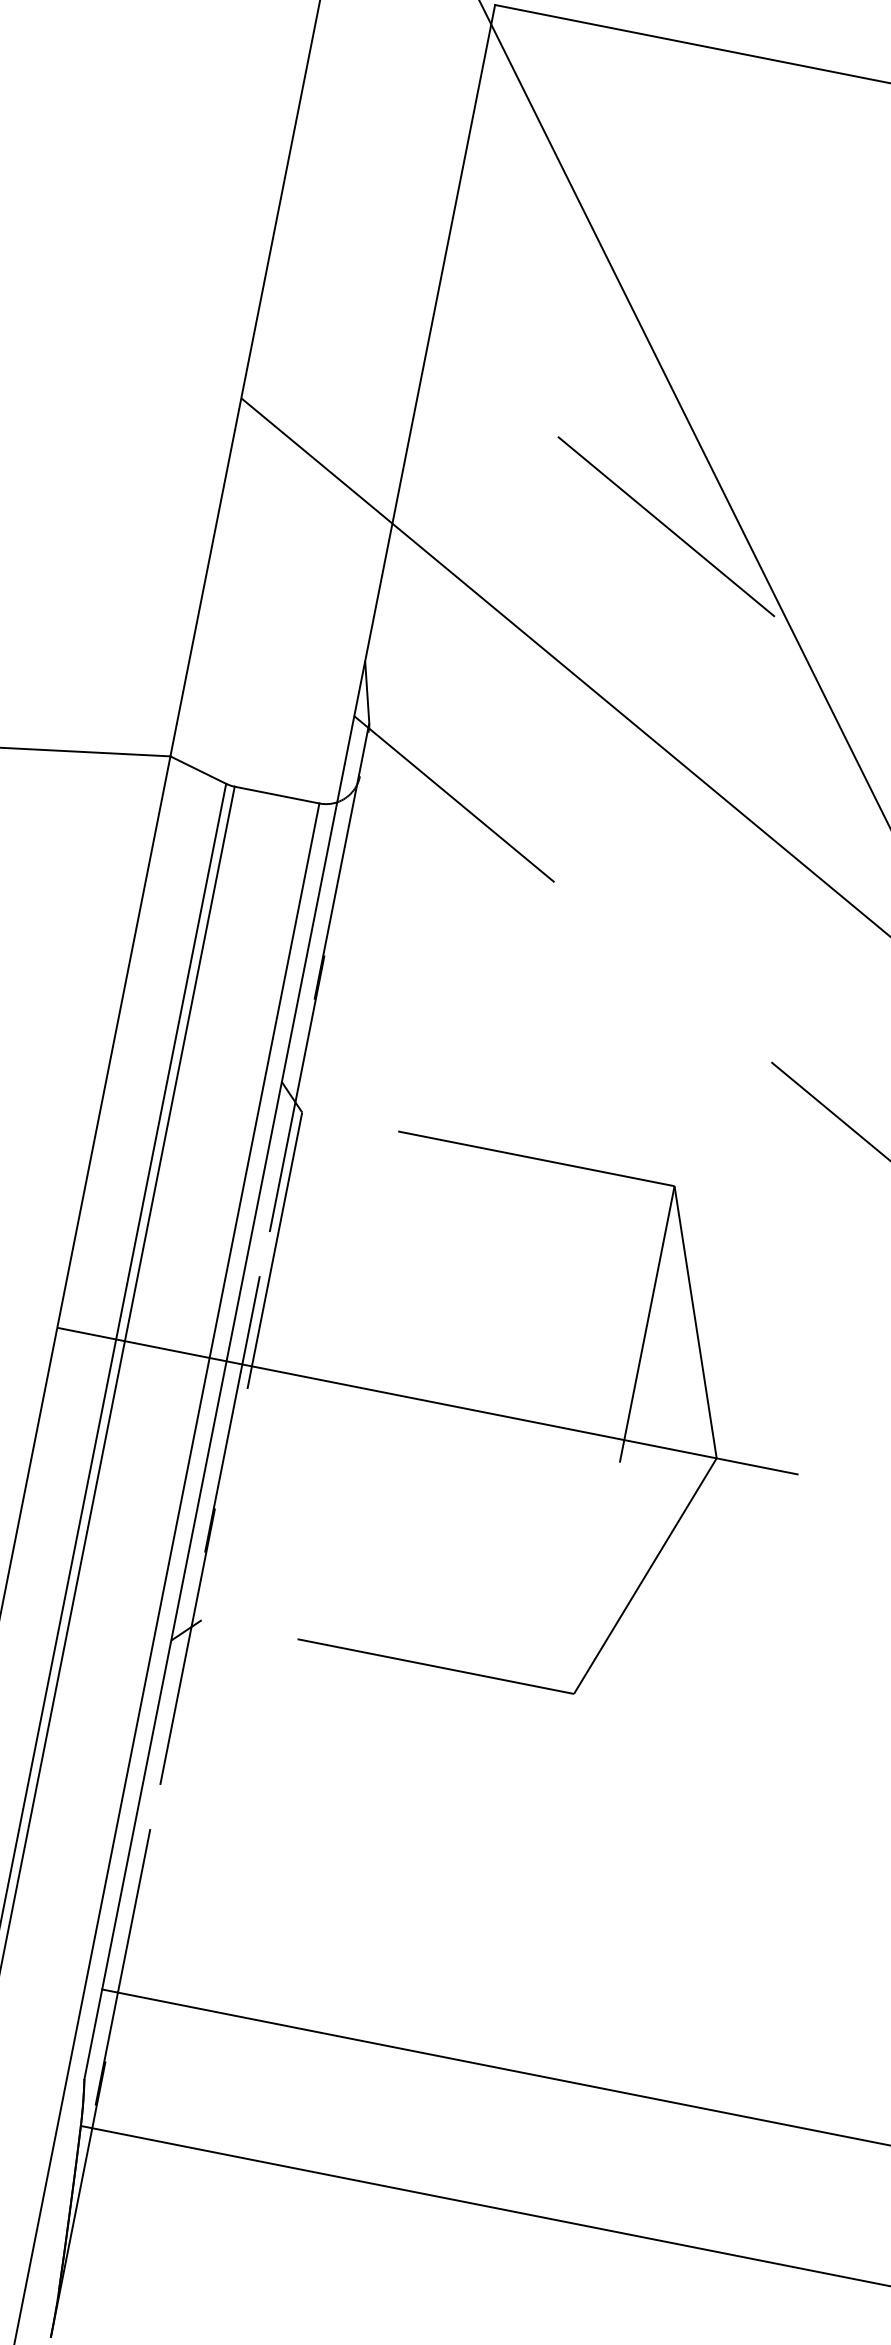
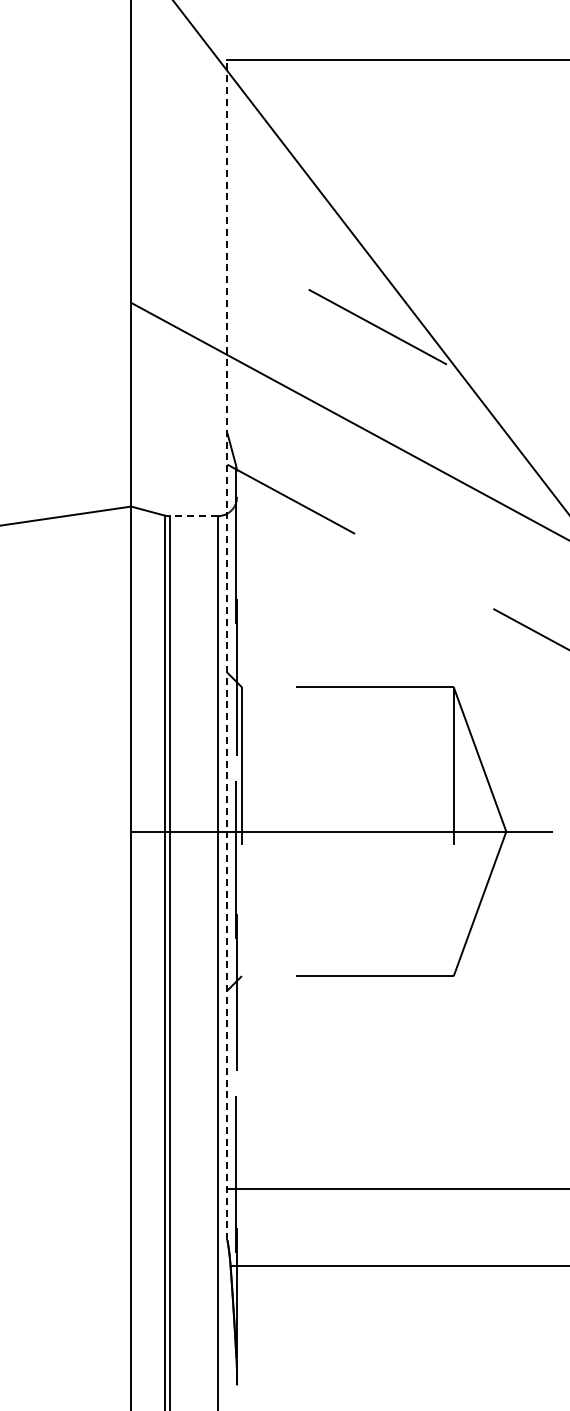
line: (276, 795) -> (193, 516), solid -> dashed
line: (290, 1041) -> (227, 649), solid -> dashed

